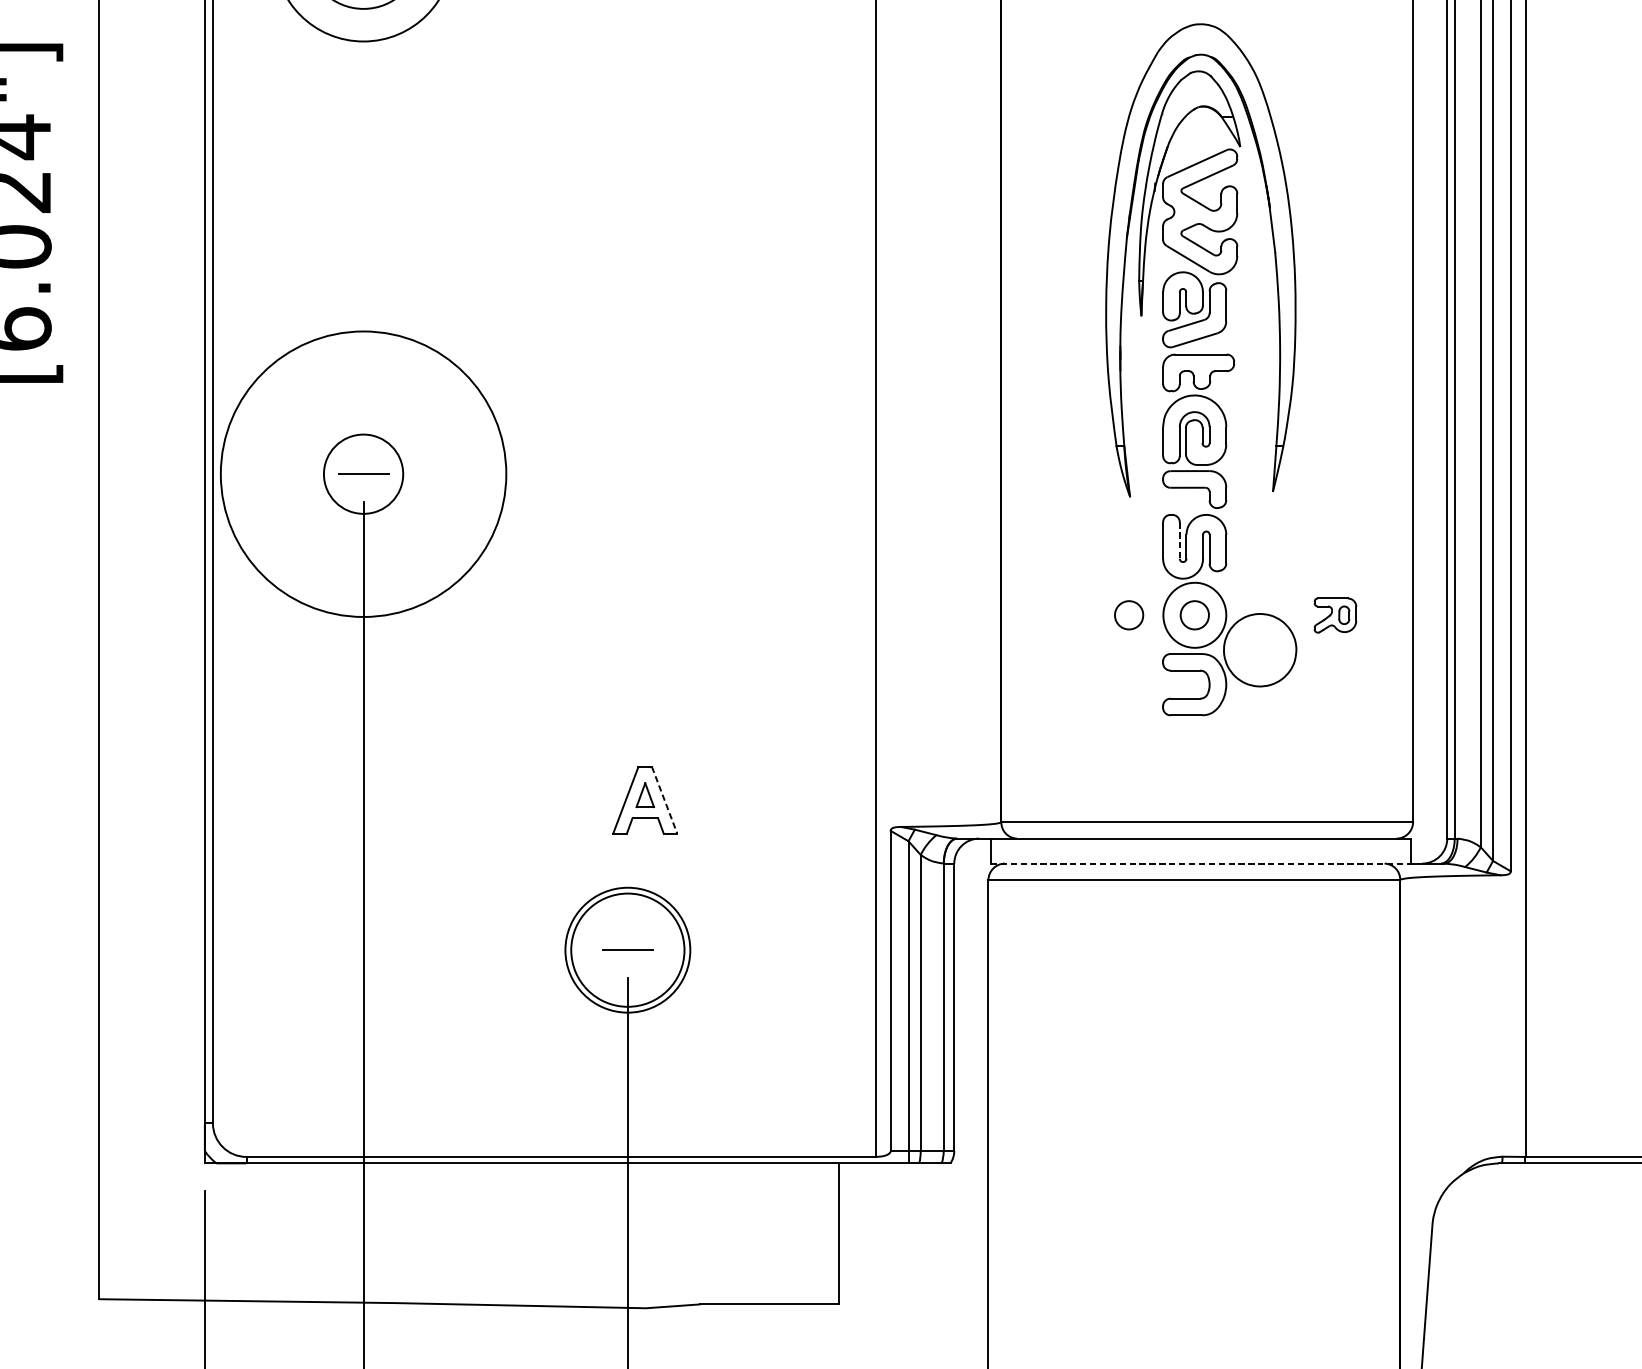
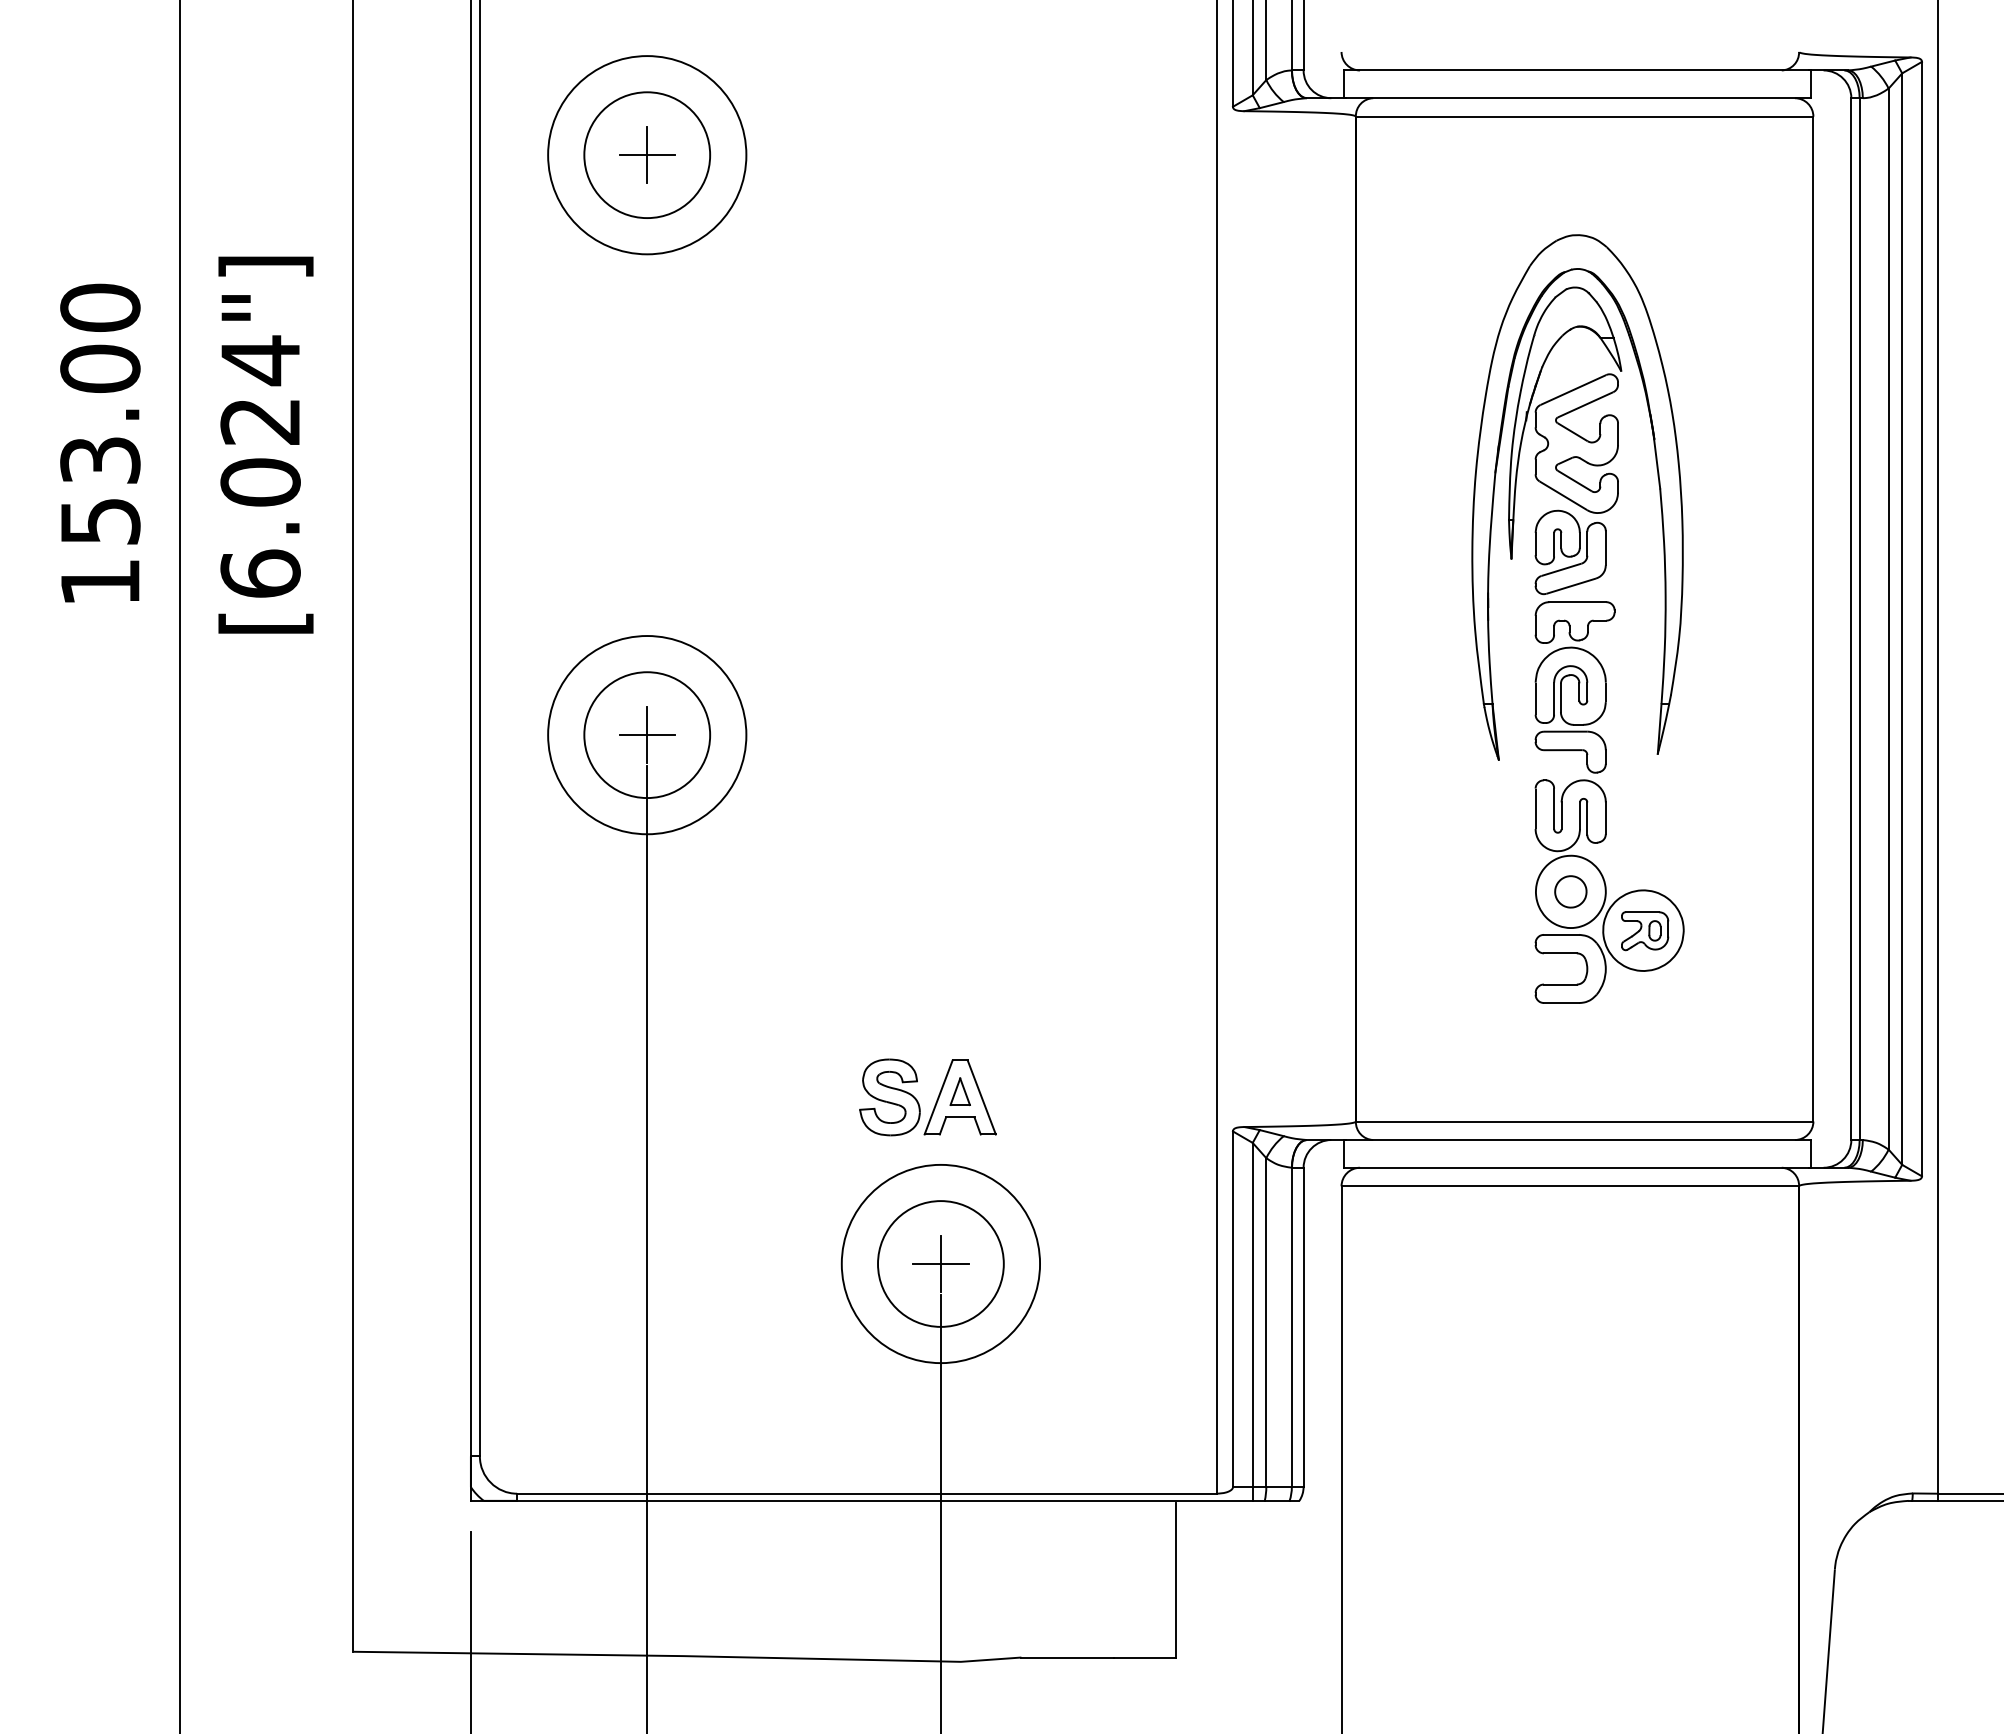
line: (363, 473) -> (647, 734), added
circle: (363, 474) -> (647, 735), size x0.62
circle: (363, 474) -> (647, 735), size x1.43
line: (1180, 541) -> (1554, 809), dashed -> solid
part: (1128, 614) -> (1497, 891), removed
part: (1335, 615) -> (1645, 931), moved
part: (581, 800) -> (889, 1097), added
line: (664, 800) -> (981, 1097), dashed -> solid
line: (1200, 863) -> (1577, 1167), dashed -> solid
circle: (627, 949) -> (940, 1263), size x1.43
line: (627, 949) -> (940, 1263), added

